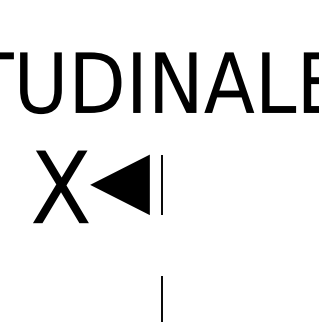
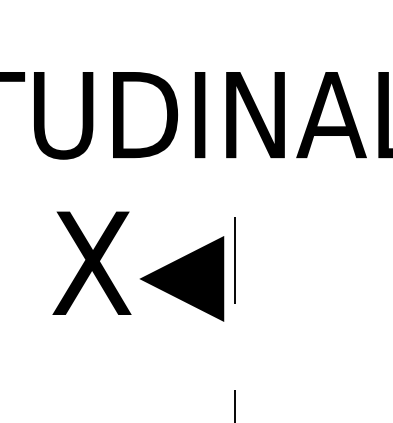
line: (119, 184) -> (181, 278), moved

